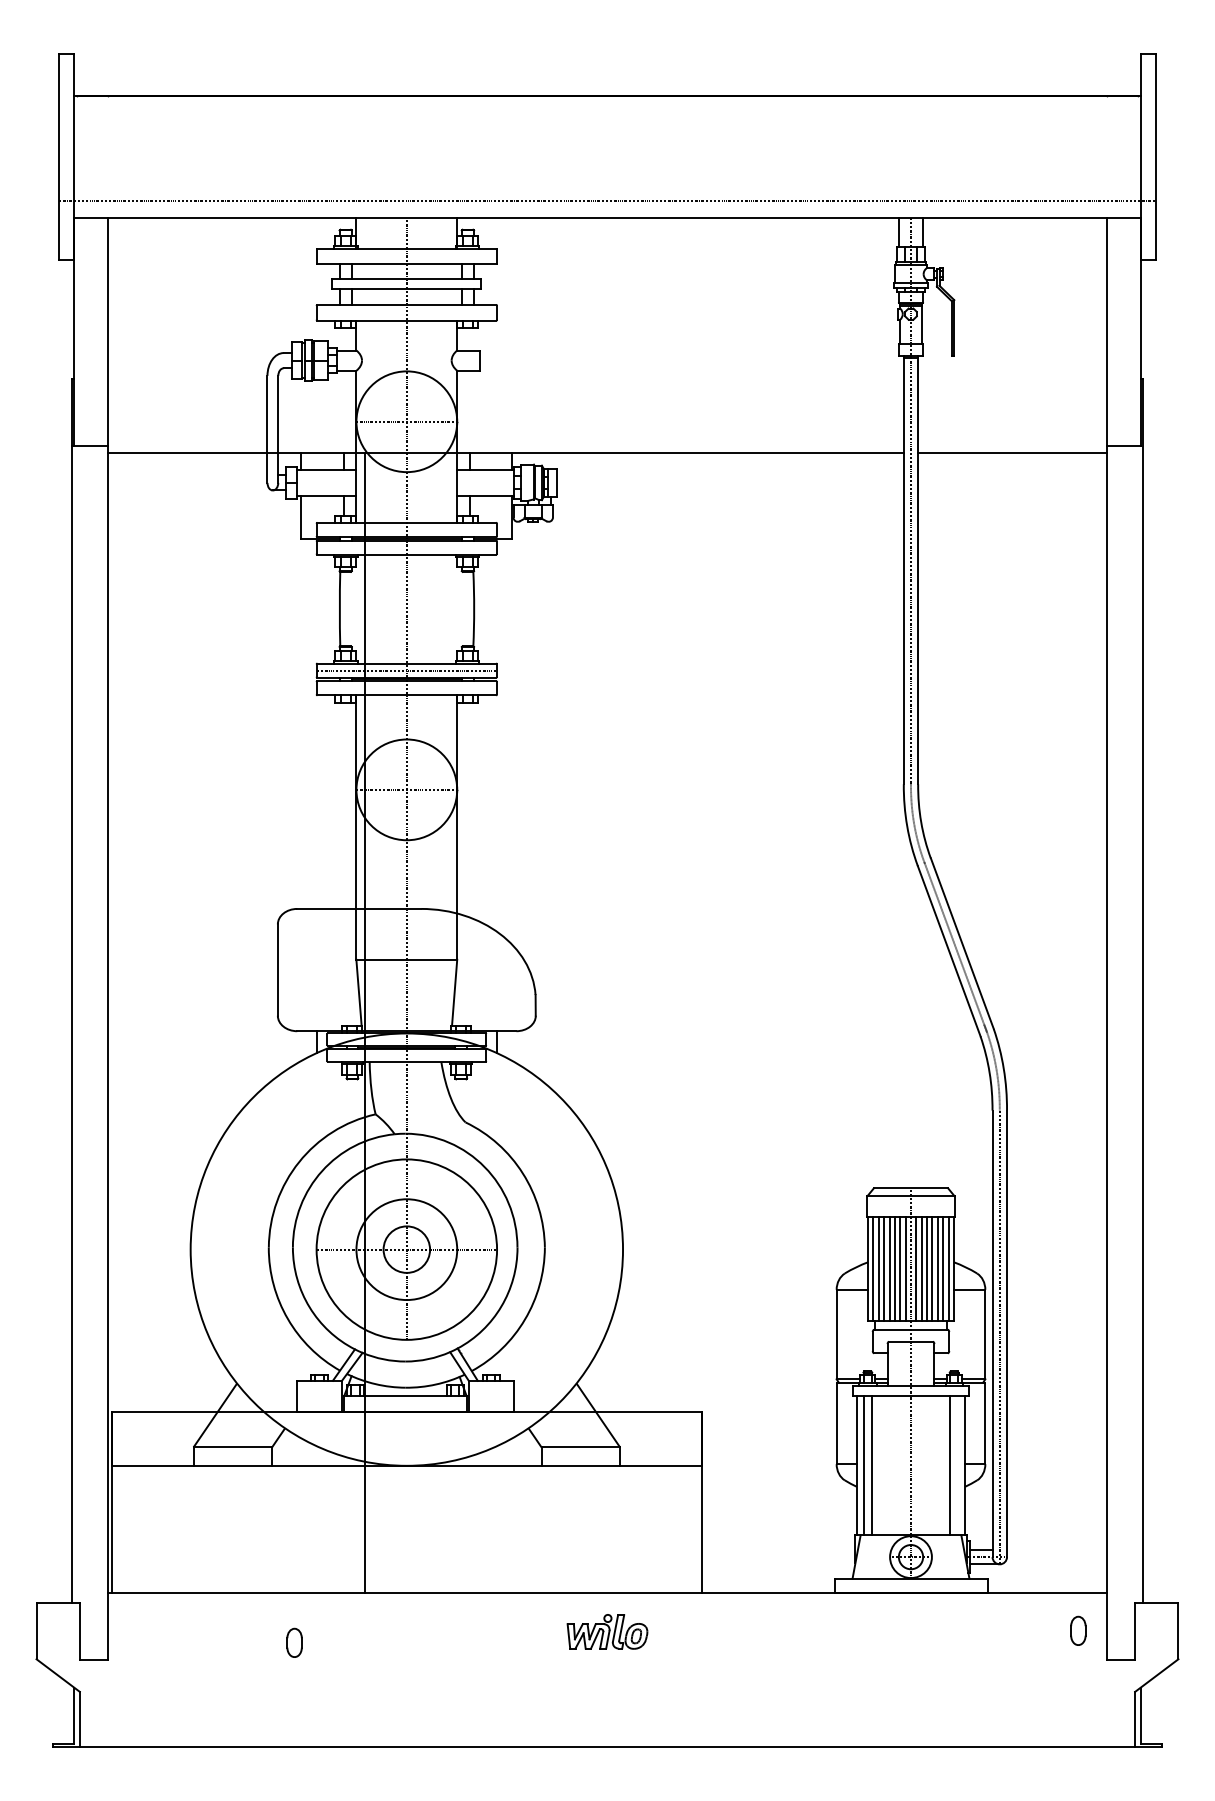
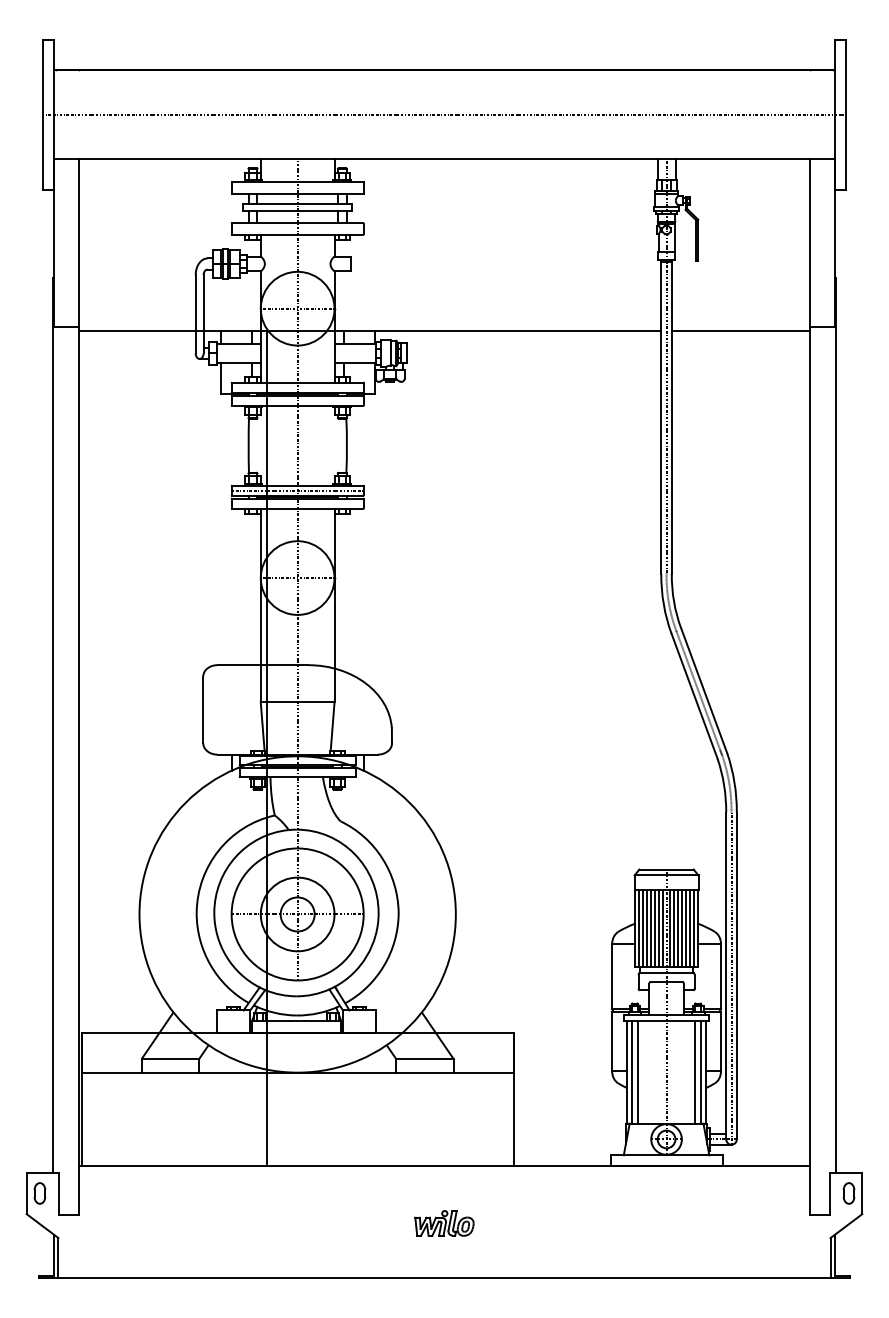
line: (607, 200) -> (444, 114), moved
line: (958, 1465) -> (701, 1072), added
part: (1078, 1630) -> (849, 1193), moved
part: (607, 1631) -> (444, 1223), moved
part: (294, 1642) -> (39, 1193), moved

